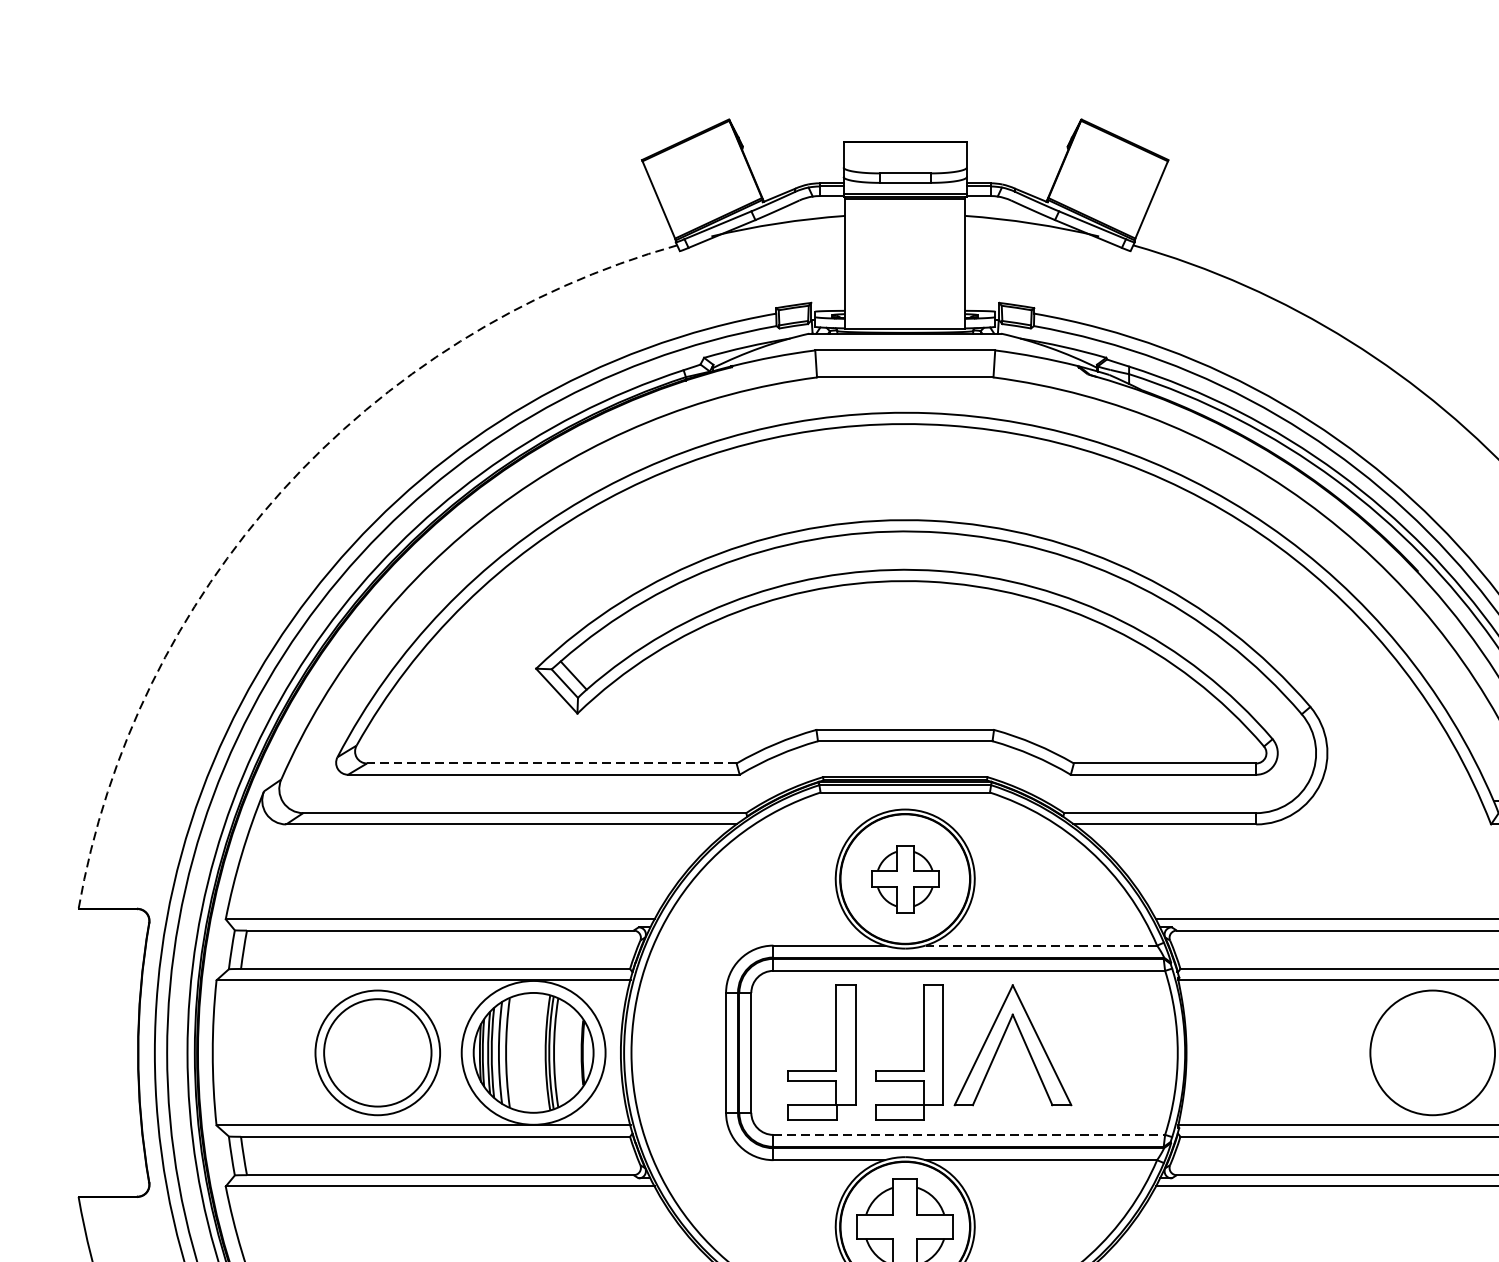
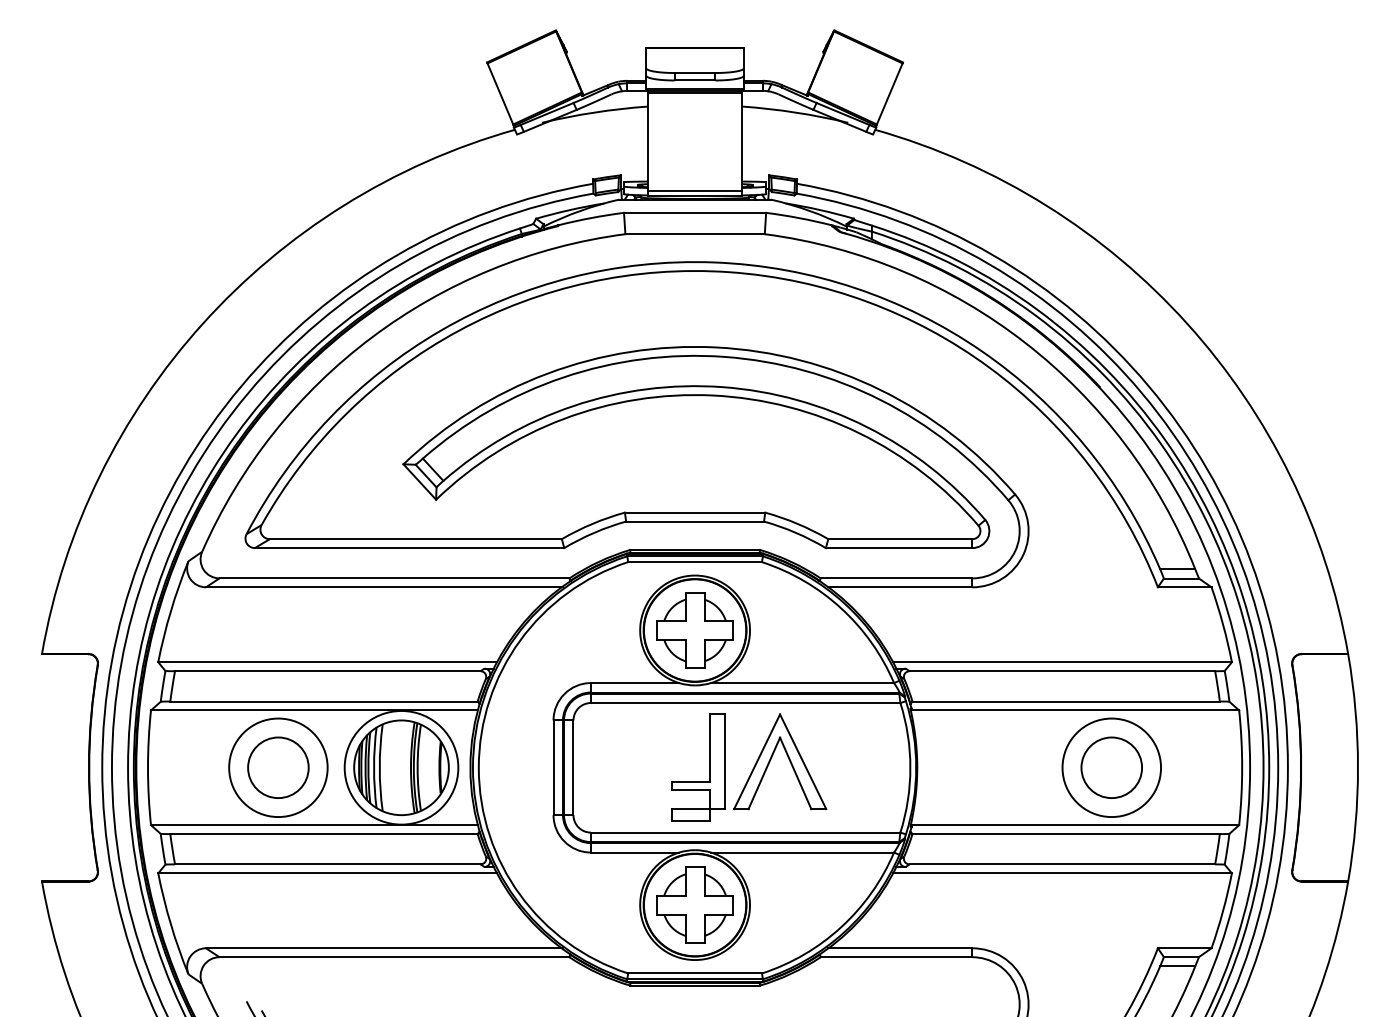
line: (904, 322) -> (694, 190), added
arc: (281, 490) -> (202, 323), dashed -> solid
line: (551, 763) -> (415, 539), dashed -> solid
part: (904, 879) -> (694, 630), size x1.43
line: (1041, 946) -> (802, 683), dashed -> solid
circle: (377, 1052) -> (278, 767), size x0.71
part: (836, 1052) -> (640, 767), removed
circle: (1432, 1052) -> (1111, 767), added
line: (969, 1134) -> (745, 832), dashed -> solid

